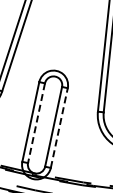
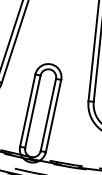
line: (36, 123) -> (32, 111), dashed -> solid
line: (59, 128) -> (53, 116), dashed -> solid

